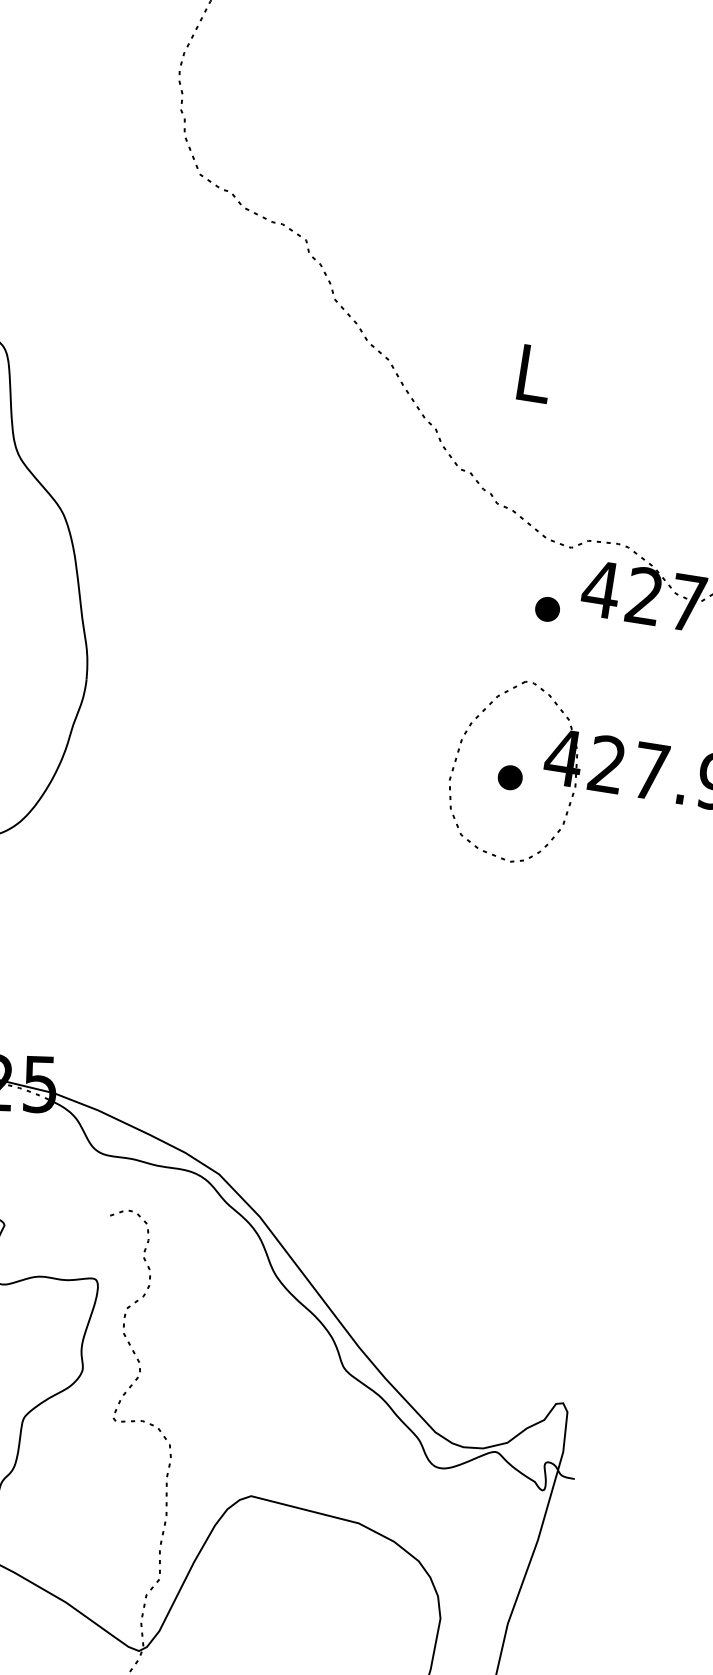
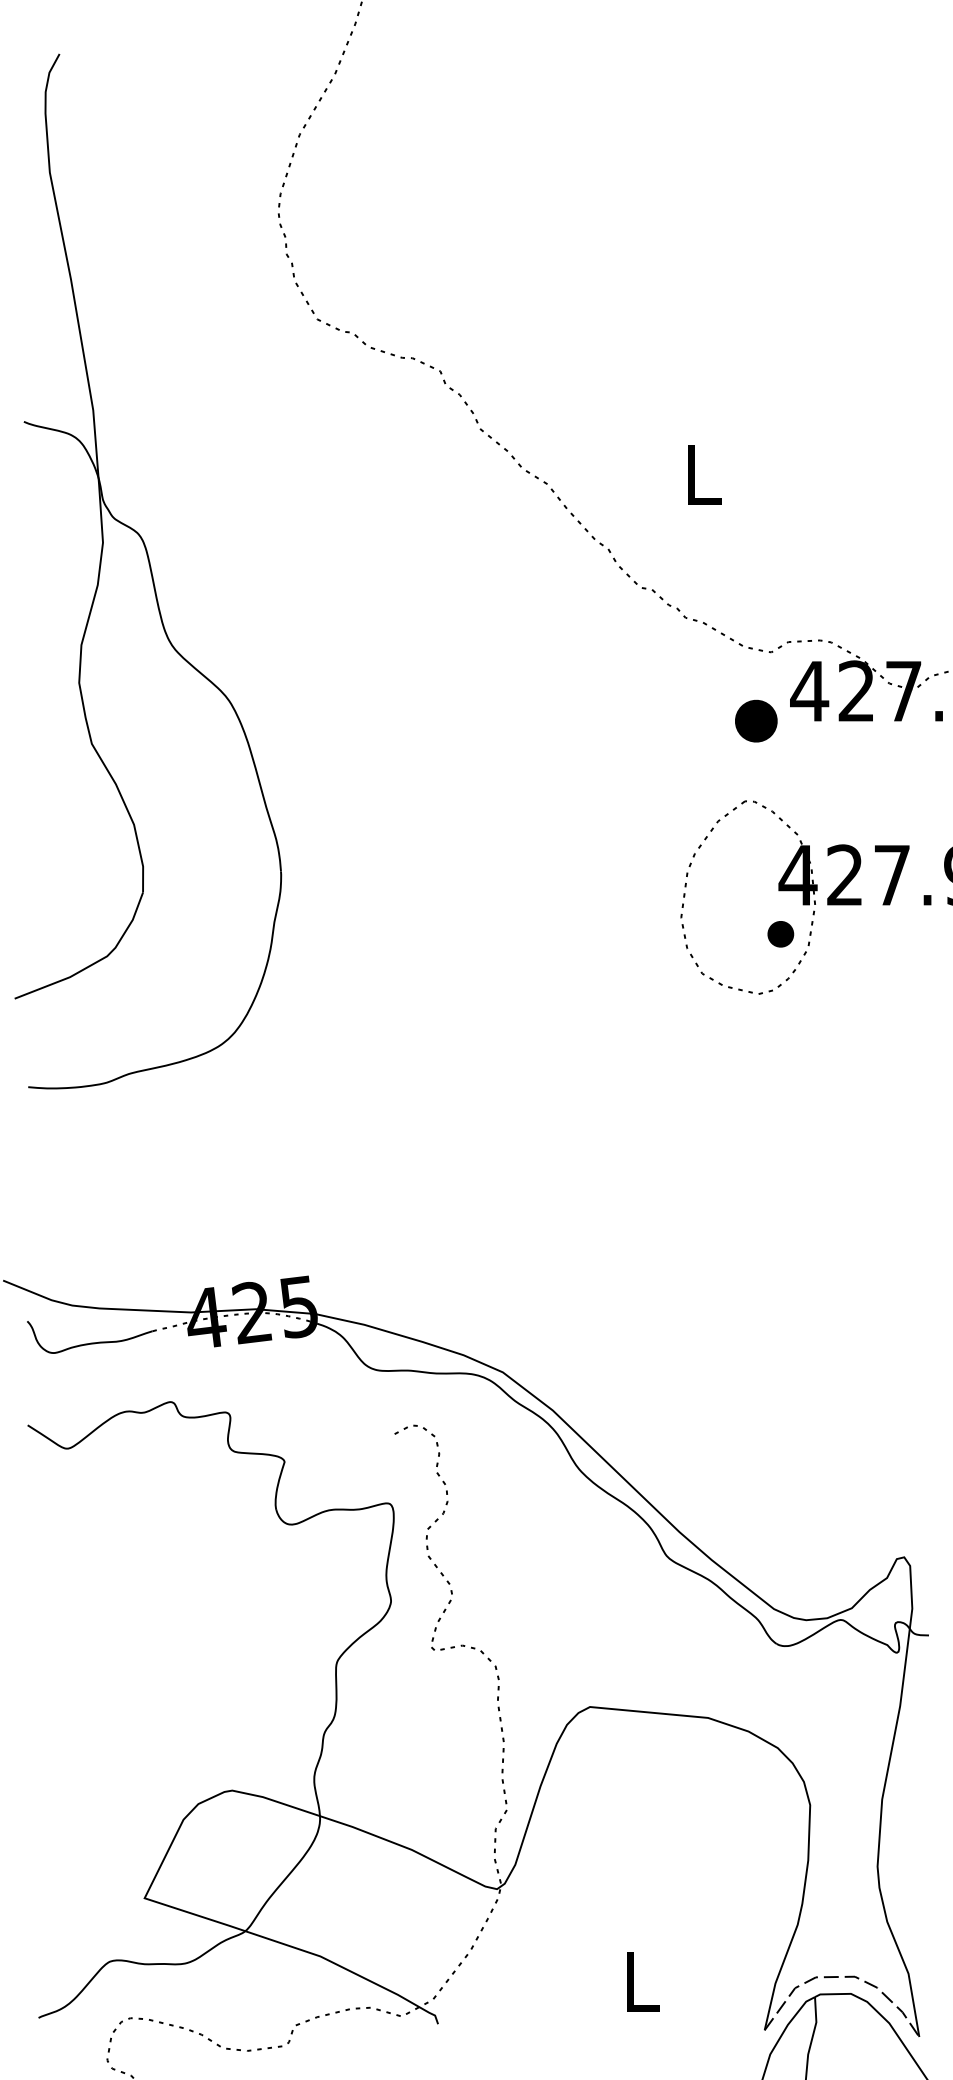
part: (547, 609) -> (756, 721), size x1.6
part: (509, 777) -> (780, 934), moved

